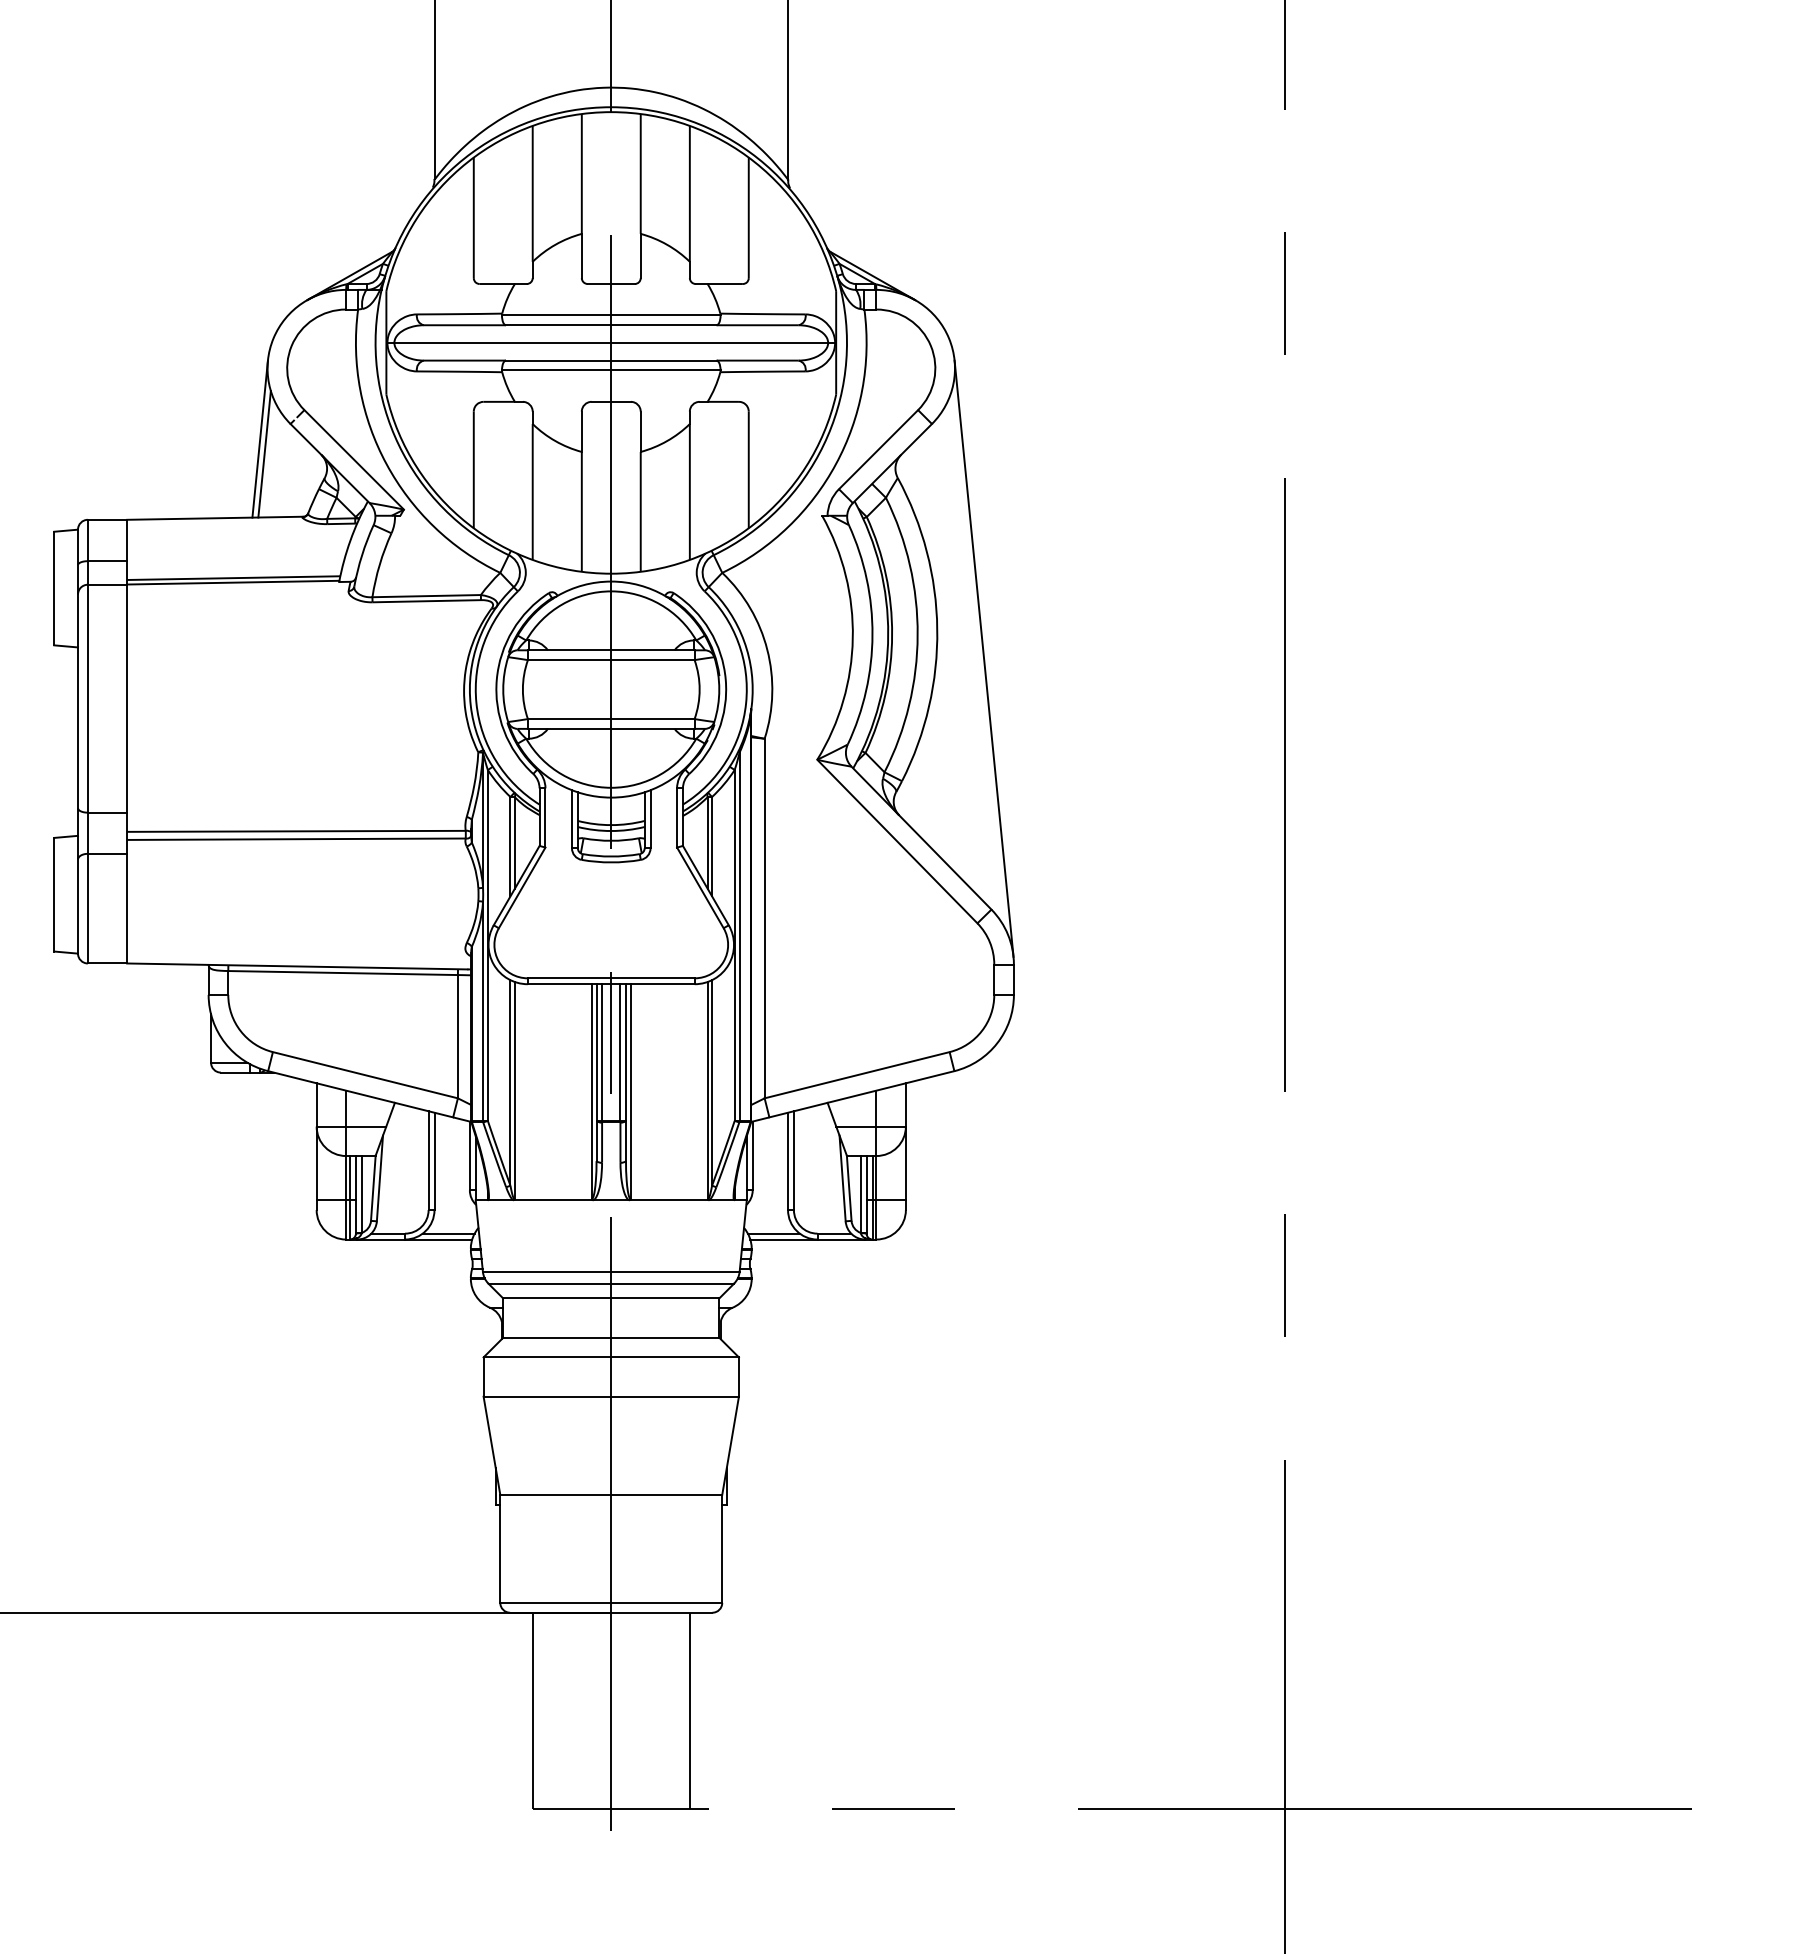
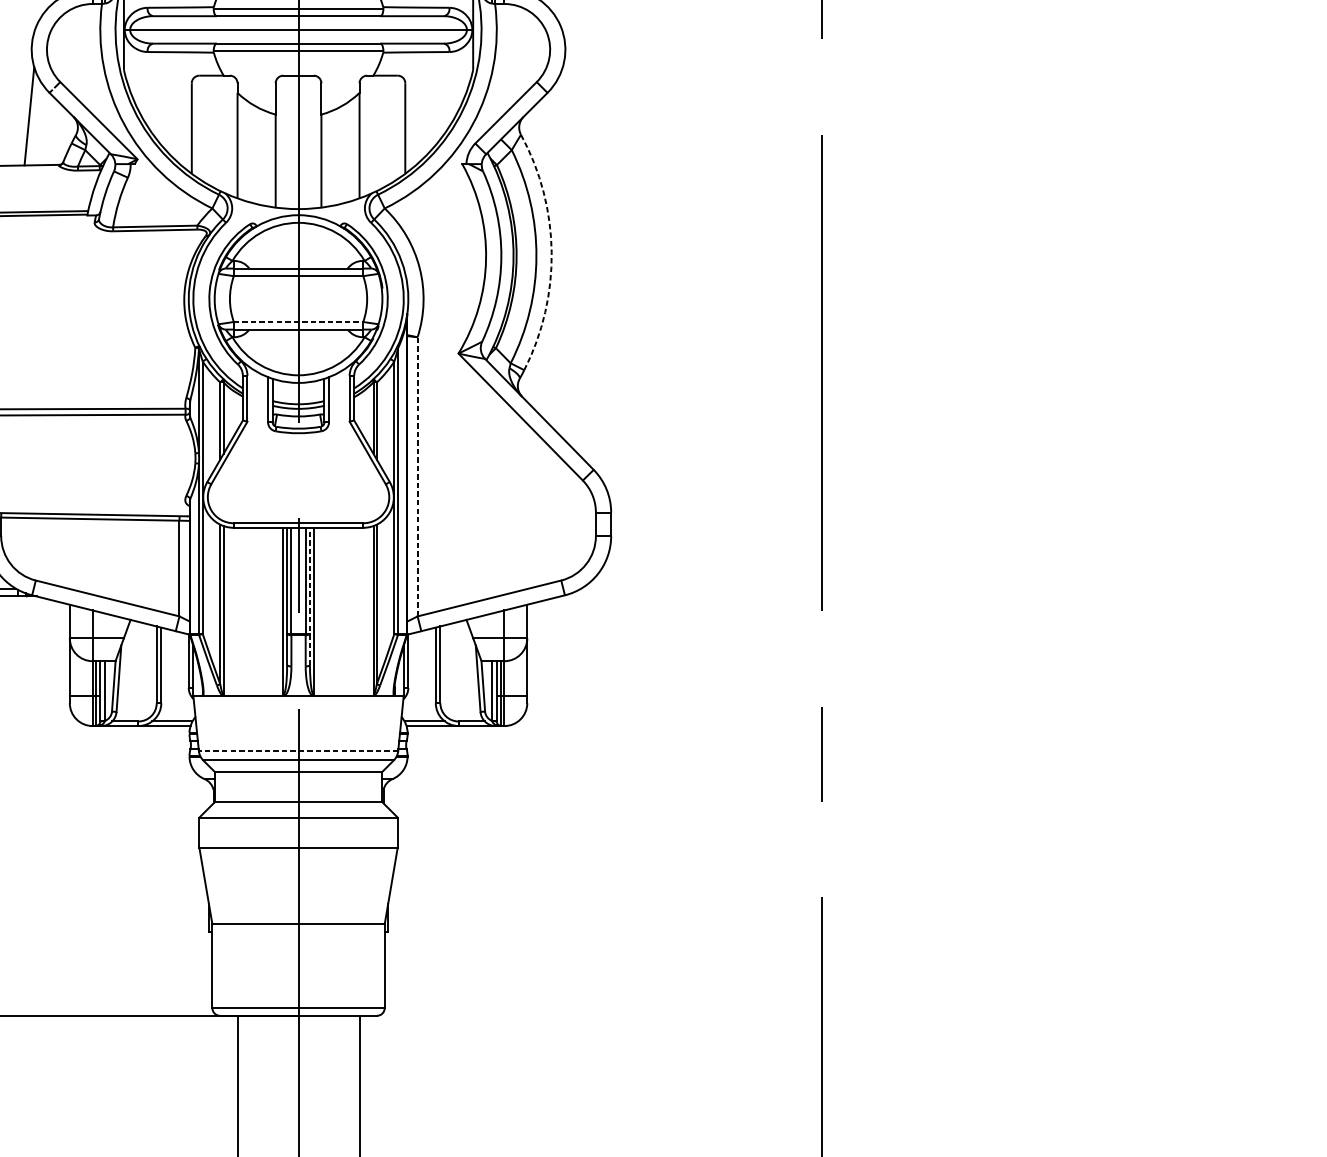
line: (259, 438) -> (25, 104), removed
arc: (937, 629) -> (551, 252), solid -> dashed
line: (983, 658) -> (587, 274), removed
line: (611, 719) -> (298, 322), solid -> dashed
line: (764, 918) -> (417, 476), solid -> dashed
line: (626, 1072) -> (310, 596), solid -> dashed
line: (610, 1271) -> (297, 750), solid -> dashed

